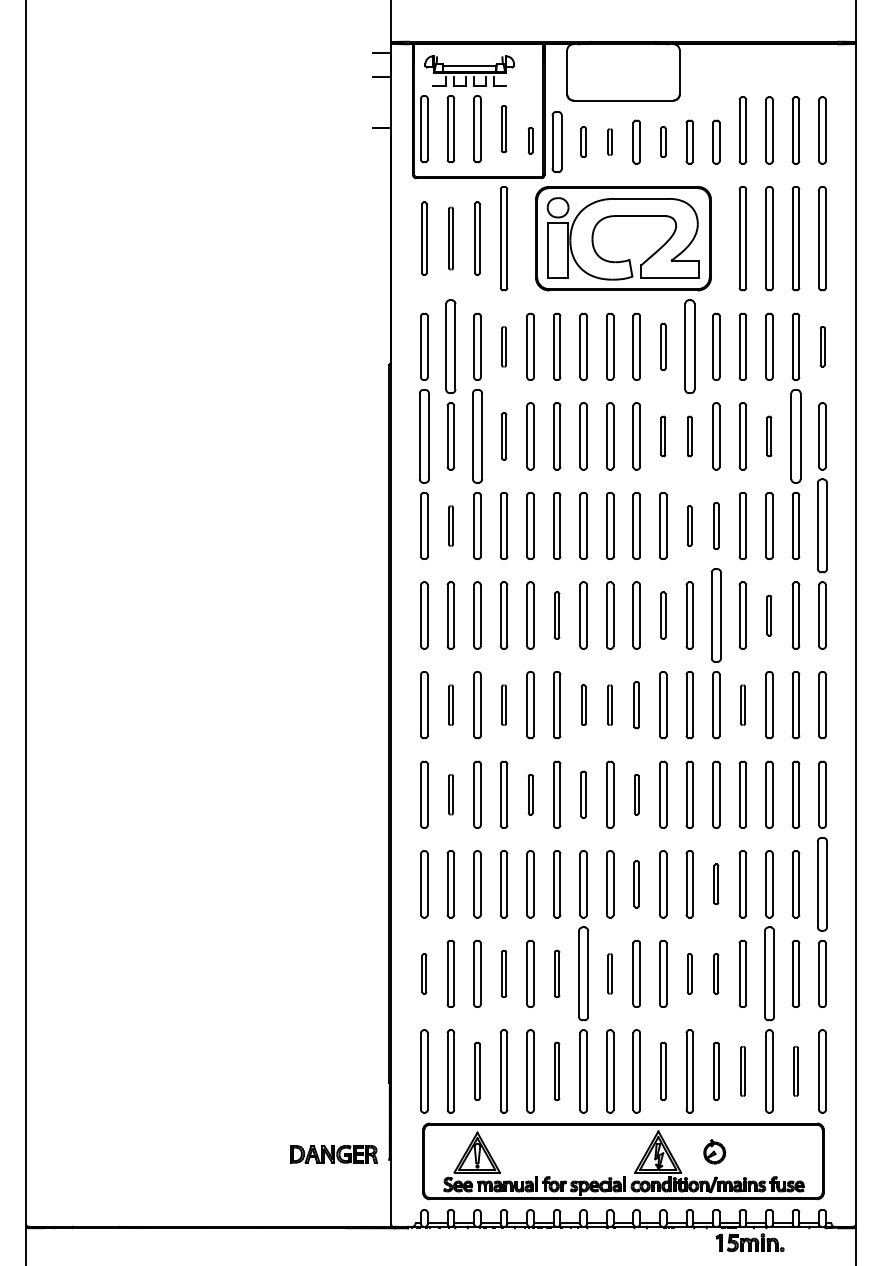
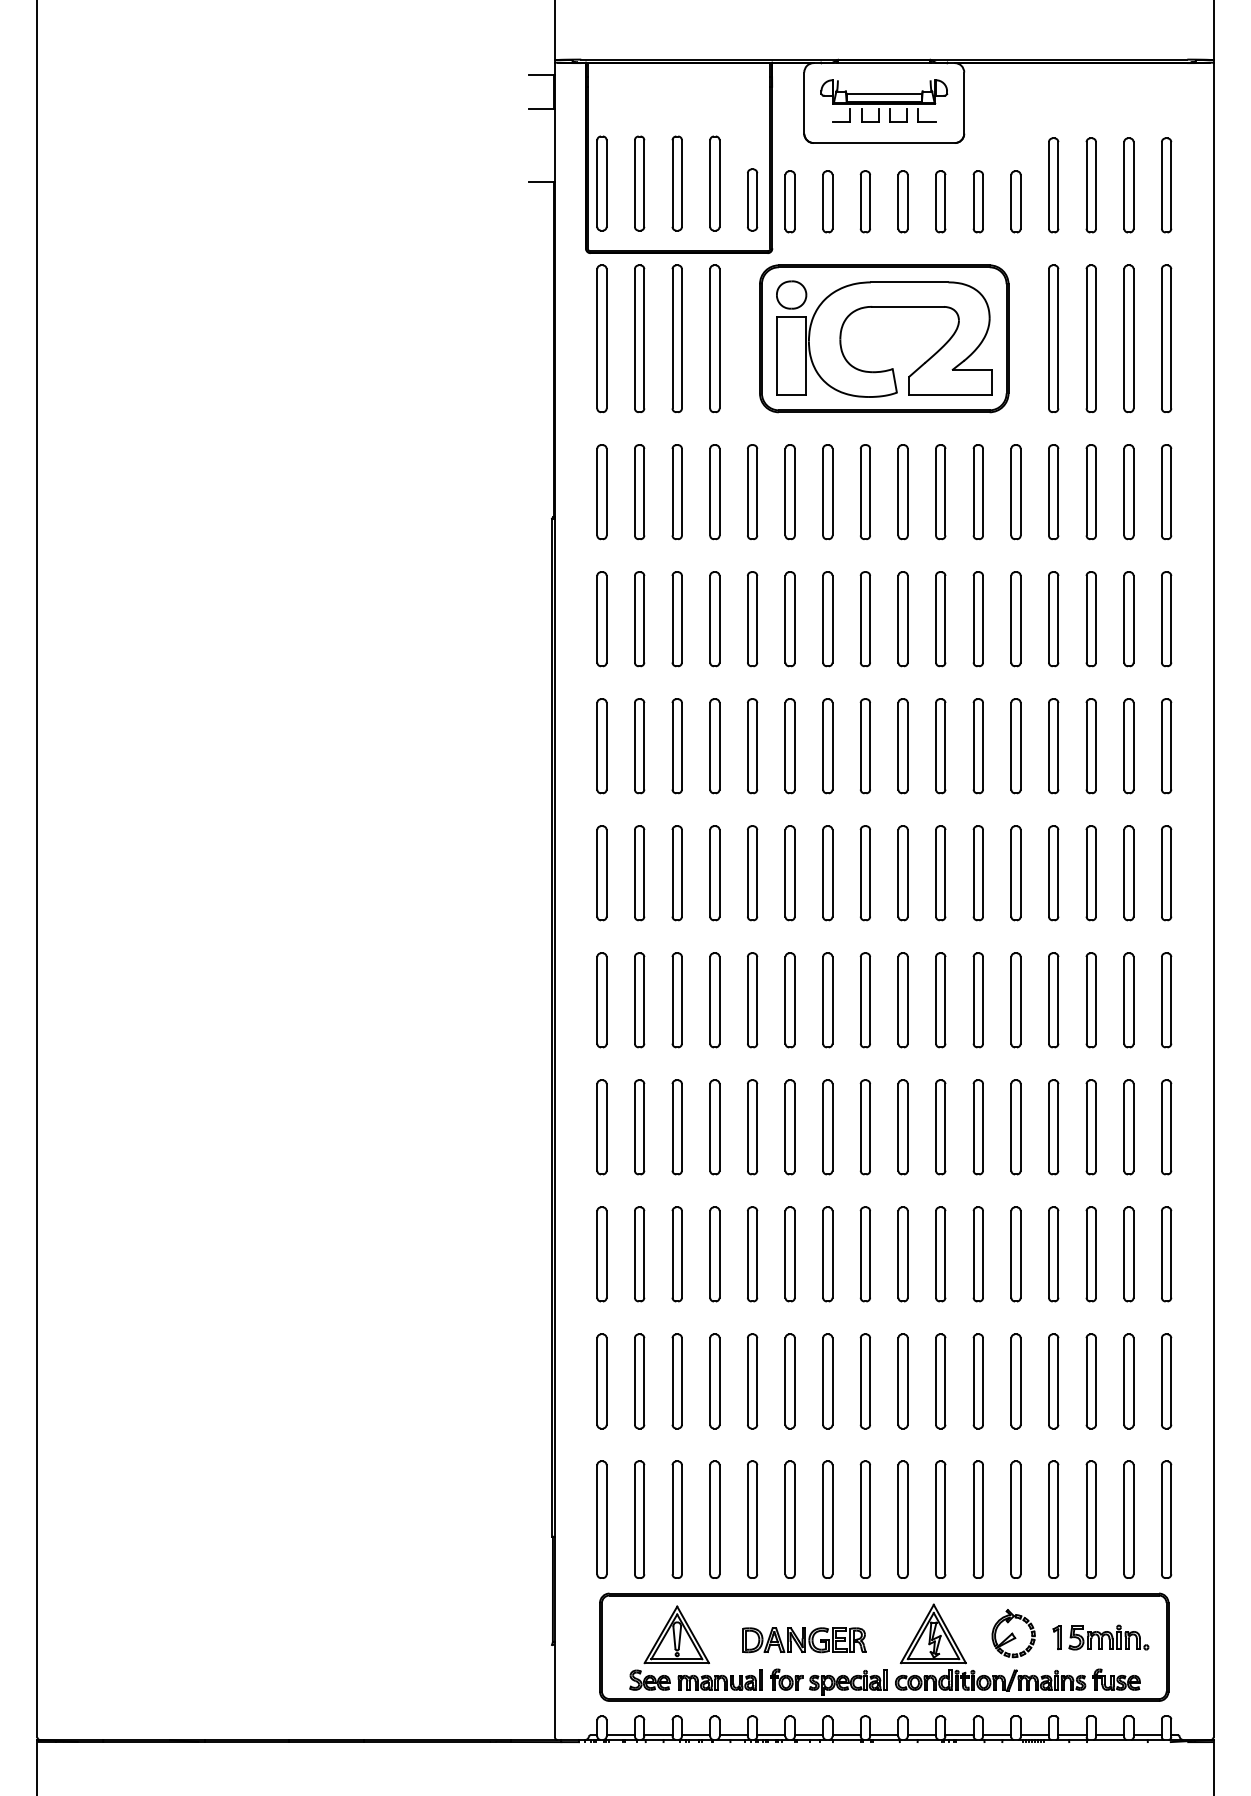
part: (469, 70) -> (884, 100), moved
part: (503, 129) -> (714, 183), size x1.43
part: (530, 140) -> (752, 199), size x1.67
part: (556, 141) -> (789, 201), size x0.71
part: (583, 141) -> (827, 201), size x1.43
part: (609, 141) -> (864, 201), size x1.67
part: (663, 141) -> (940, 201), size x1.43
part: (424, 238) -> (601, 338), size x1.43
part: (450, 238) -> (639, 338), size x1.67
part: (476, 238) -> (676, 338), size x1.43
part: (822, 346) -> (1166, 491), size x1.67
part: (450, 347) -> (639, 492), size x0.71
part: (503, 347) -> (714, 492), size x1.67
part: (663, 347) -> (940, 492), size x1.43
part: (689, 347) -> (977, 492), size x0.71
part: (424, 436) -> (601, 619), size x0.71
part: (476, 436) -> (676, 619), size x0.71
part: (503, 436) -> (714, 619), size x1.43
part: (663, 436) -> (940, 619), size x1.67
part: (689, 436) -> (977, 619), size x1.67
part: (768, 436) -> (1090, 619), size x1.67
part: (795, 436) -> (1128, 619), size x0.71
part: (450, 526) -> (639, 746), size x1.67
part: (689, 526) -> (977, 746), size x1.67
part: (716, 526) -> (1015, 746), size x1.43
part: (822, 526) -> (1166, 746), size x0.71
part: (556, 615) -> (789, 873), size x1.43
part: (663, 615) -> (940, 873), size x1.43
part: (716, 615) -> (1015, 873), size x0.71
part: (768, 615) -> (1090, 873), size x1.67
part: (450, 705) -> (639, 1000), size x1.67
part: (503, 705) -> (714, 1000), size x1.67
part: (583, 705) -> (827, 1000), size x1.67
part: (609, 705) -> (864, 1000), size x1.67
part: (636, 705) -> (902, 1000), size x1.43
part: (742, 705) -> (1053, 1000), size x1.67
part: (450, 794) -> (639, 1127), size x1.67
part: (530, 794) -> (752, 1127), size x1.67
part: (583, 794) -> (827, 1127), size x1.43
part: (636, 794) -> (902, 1127), size x1.67
part: (636, 884) -> (902, 1254), size x1.43
part: (716, 884) -> (1015, 1254), size x1.67
part: (822, 884) -> (1166, 1254), size x0.71
part: (424, 973) -> (601, 1381), size x1.67
part: (503, 973) -> (714, 1381), size x1.43
part: (556, 973) -> (789, 1381), size x1.43
part: (583, 973) -> (827, 1381), size x0.71
part: (609, 973) -> (864, 1381), size x1.67
part: (689, 973) -> (977, 1381), size x1.67
part: (716, 973) -> (1015, 1381), size x1.67
part: (768, 973) -> (1090, 1381), size x0.71
part: (476, 1071) -> (676, 1519), size x1.43
part: (556, 1071) -> (789, 1519), size x1.43
part: (663, 1071) -> (940, 1519), size x1.43
part: (716, 1071) -> (1015, 1519), size x1.43
part: (742, 1071) -> (1053, 1519), size x1.67
part: (795, 1071) -> (1128, 1519), size x1.67
part: (714, 1151) -> (1013, 1633), size x1.43
part: (333, 1154) -> (804, 1640), moved
part: (749, 1242) -> (1100, 1637), moved

